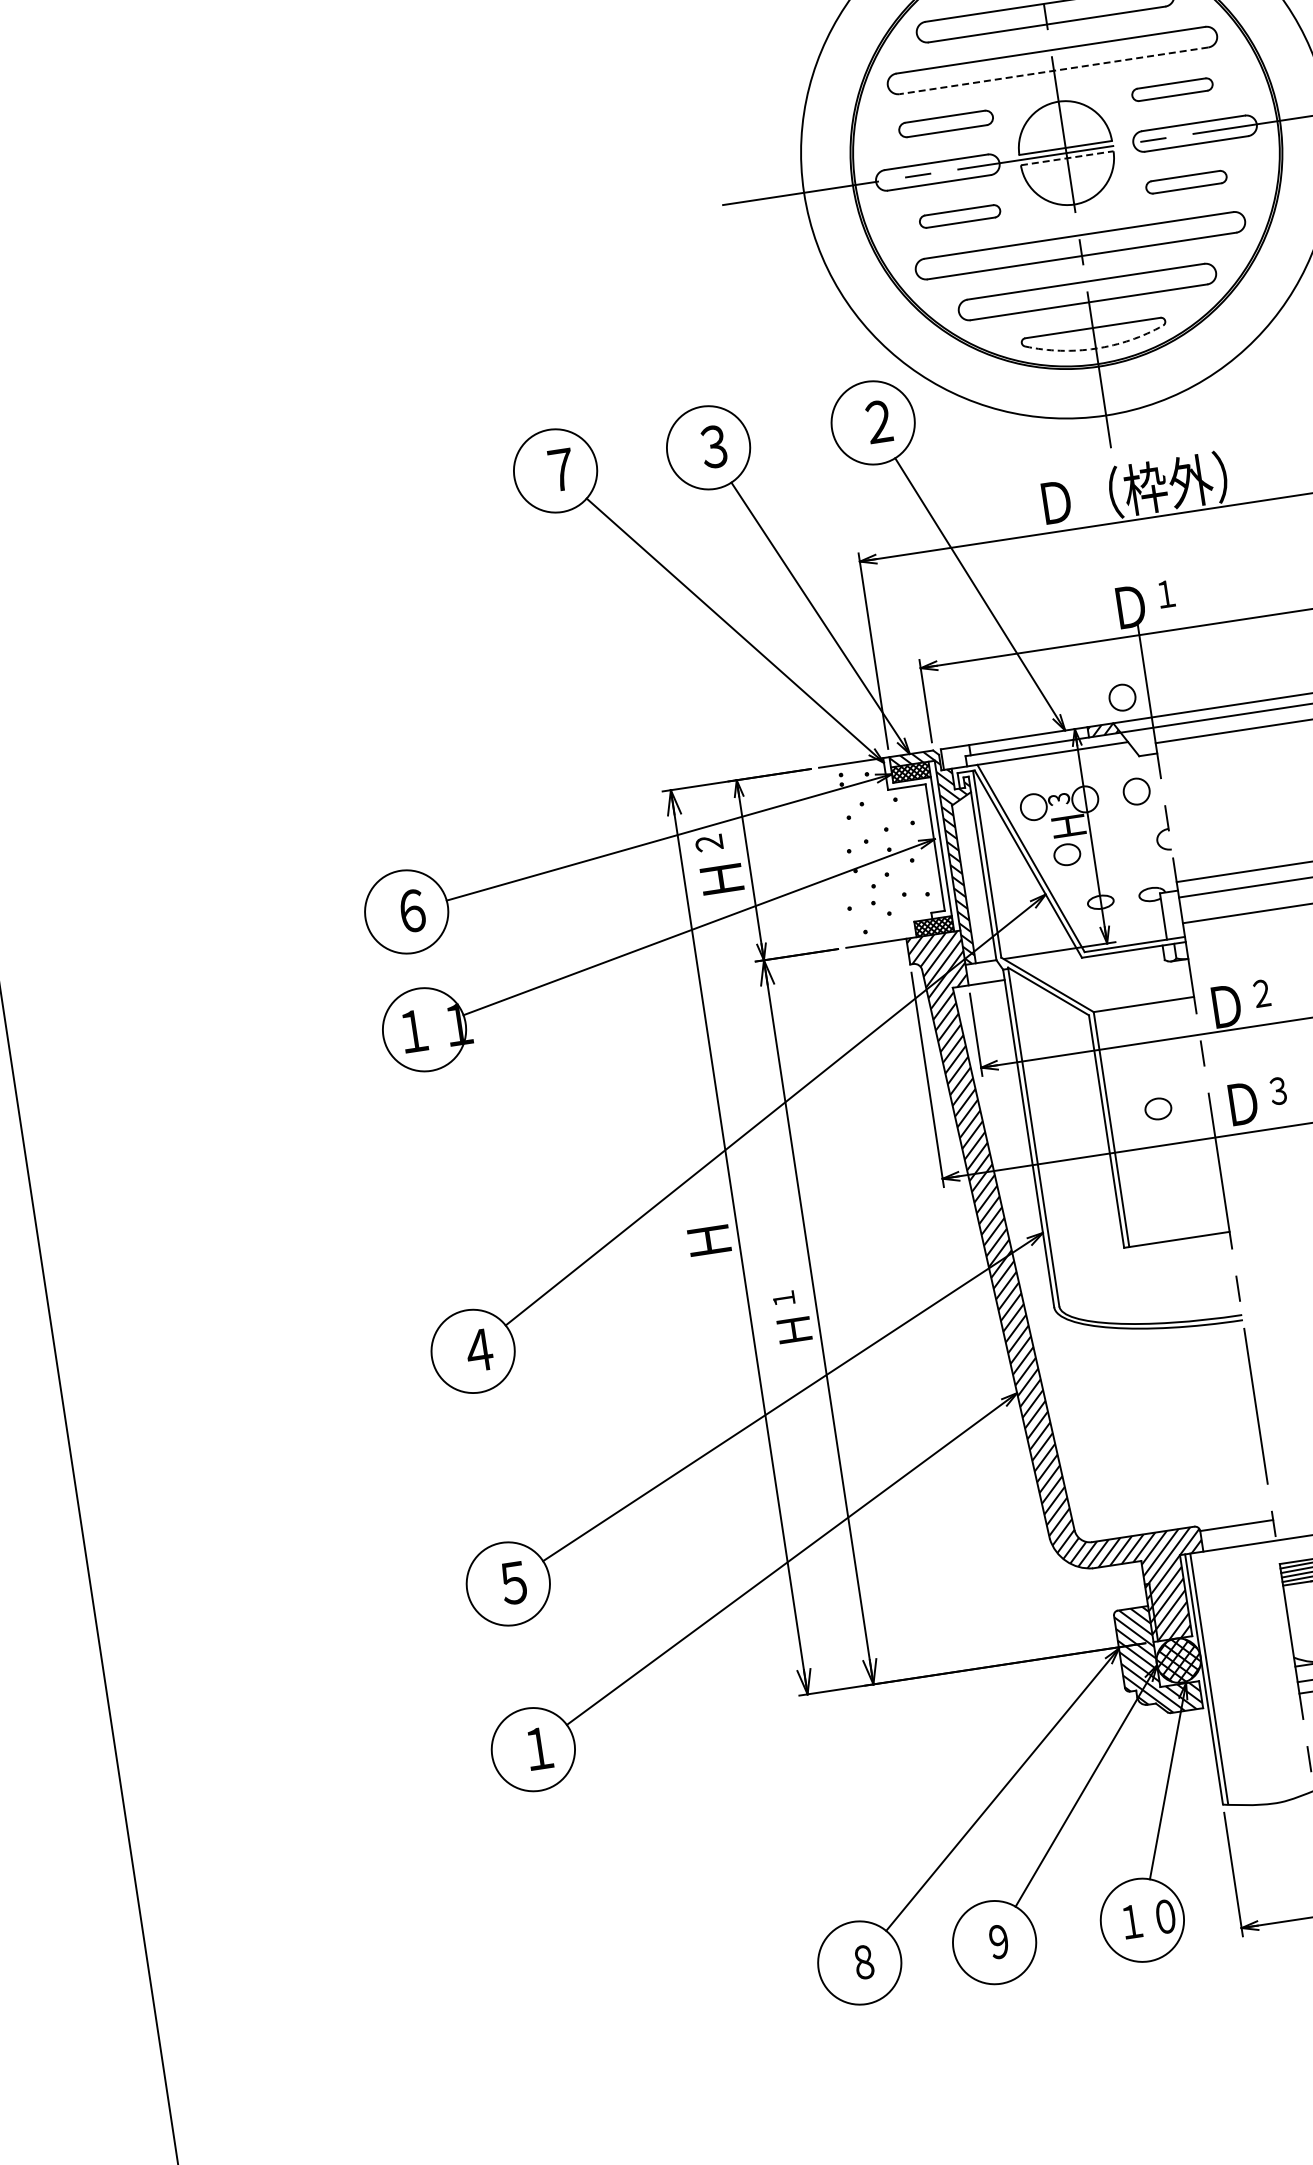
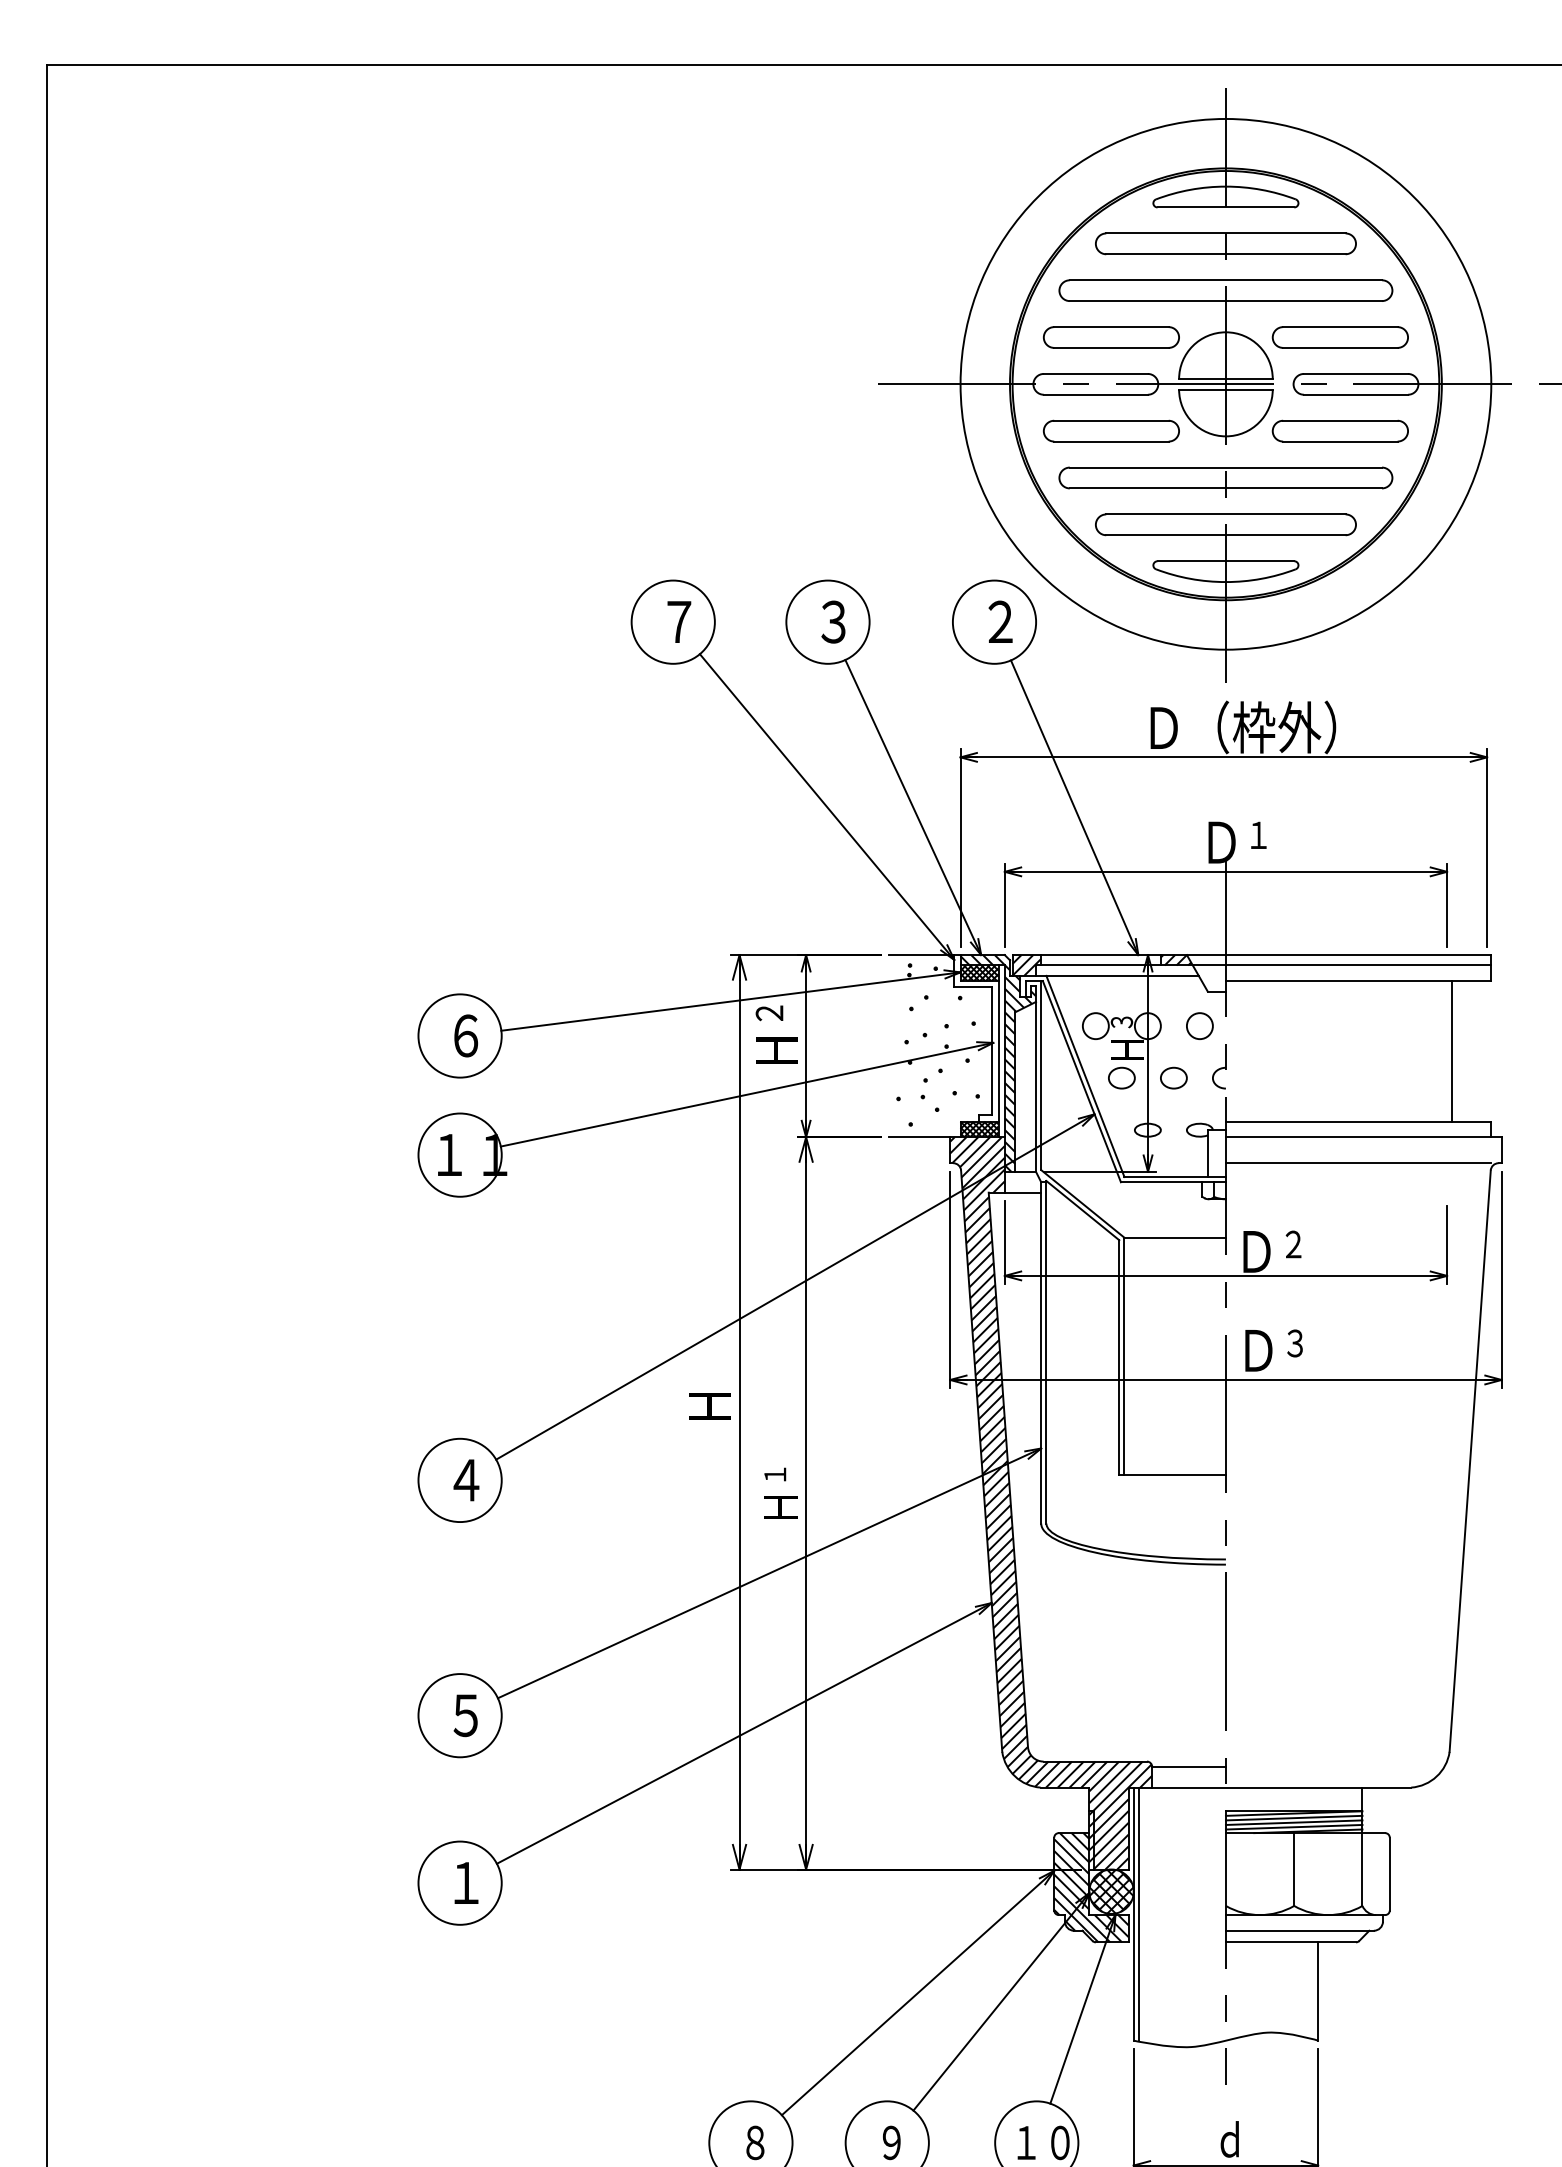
line: (1053, 71) -> (1225, 301), dashed -> solid
part: (1171, 89) -> (1339, 337), size x1.67
part: (945, 124) -> (1110, 337), size x1.43
line: (1066, 158) -> (1225, 389), dashed -> solid
part: (1185, 181) -> (1339, 430), size x1.67
part: (959, 216) -> (1110, 430), size x1.67
arc: (1095, 349) -> (1225, 582), dashed -> solid
circle: (1122, 697) -> (1199, 930), removed
hatch: (956, 757) -> (1026, 965), added
part: (1157, 1108) -> (1173, 1077), moved

